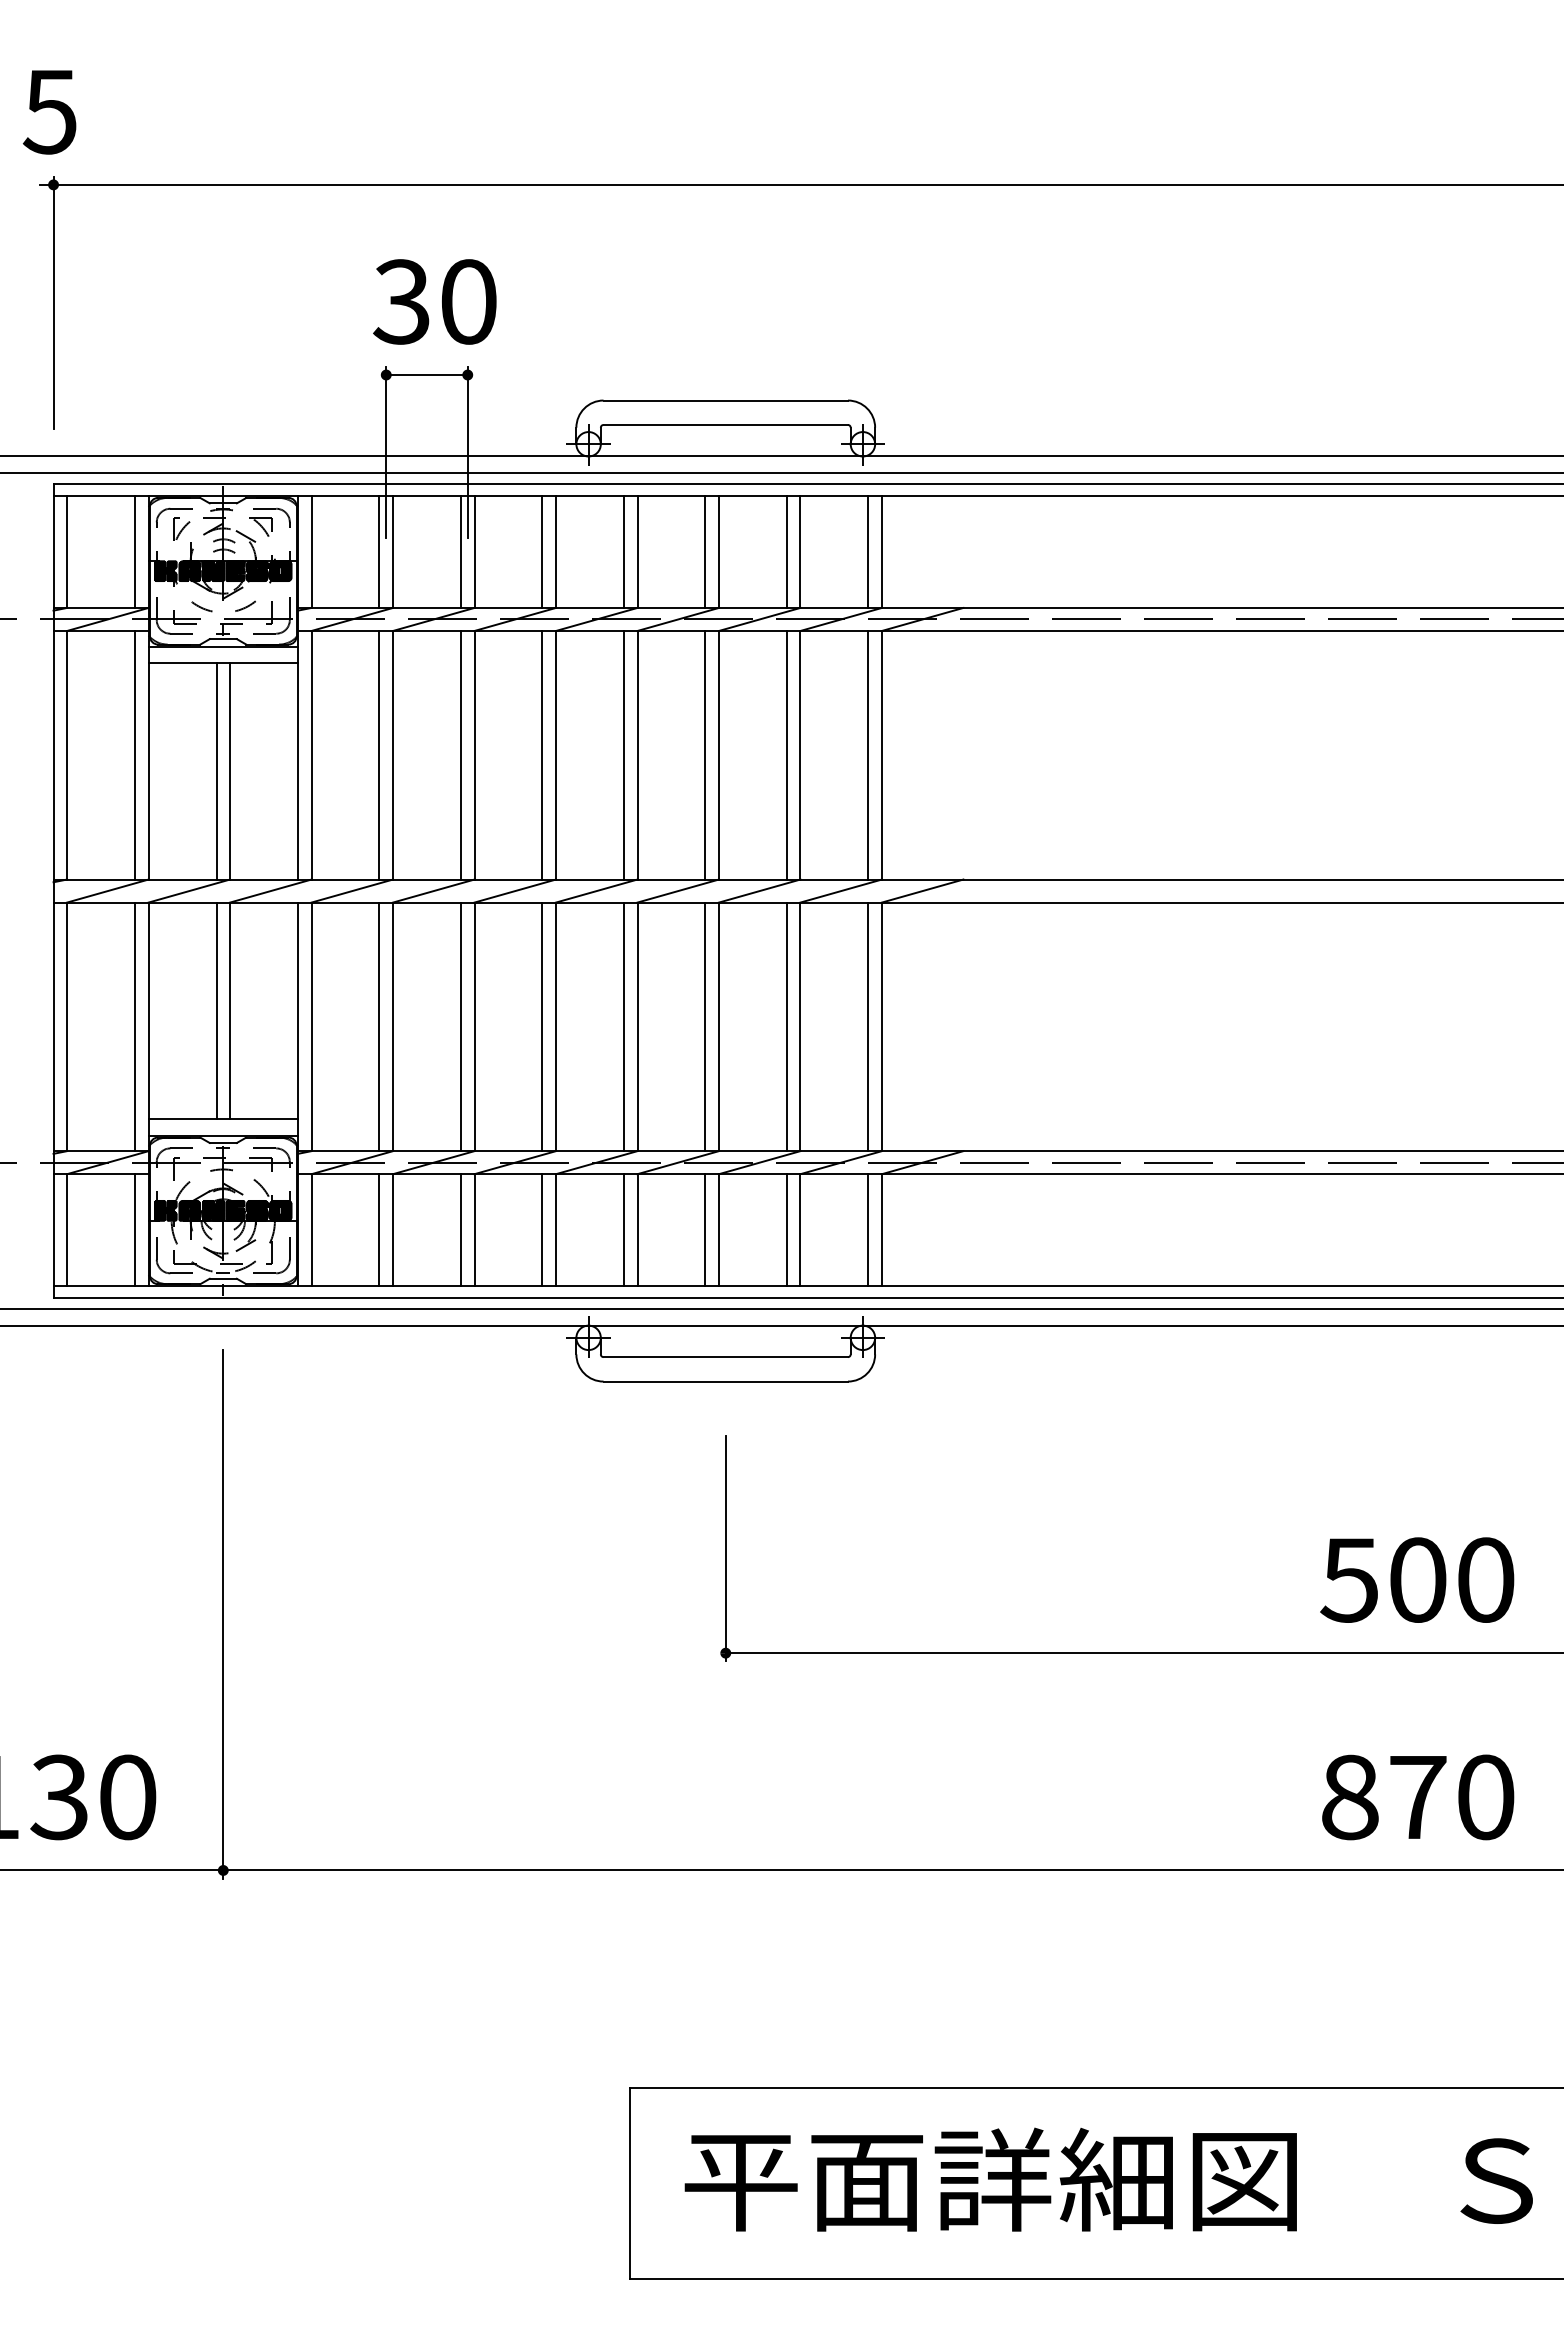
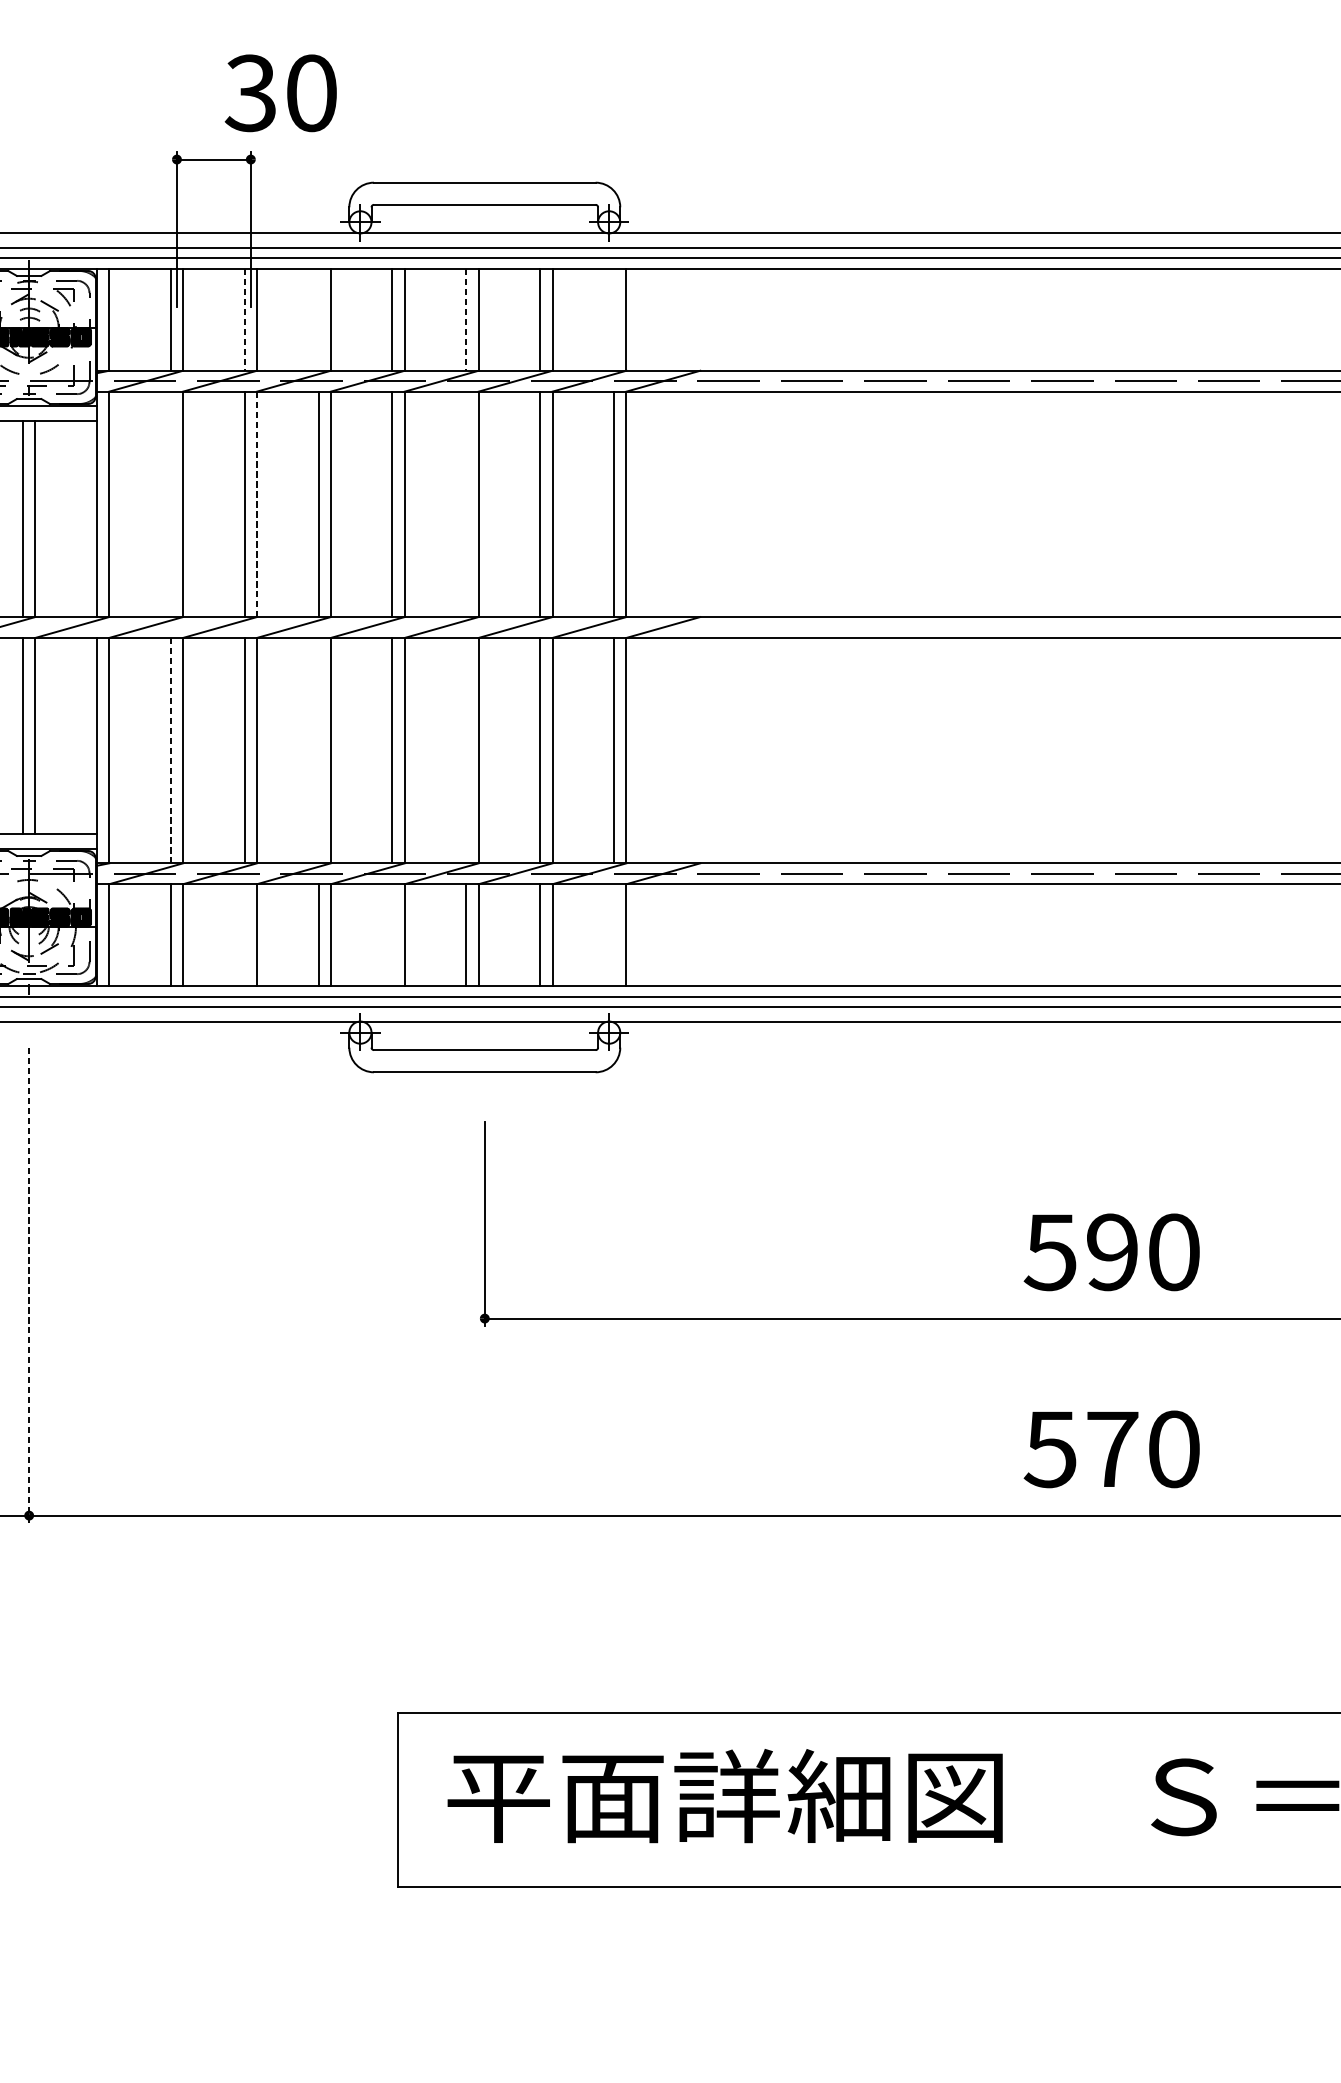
text: (434, 301) -> (280, 92), moved
line: (542, 551) -> (318, 319), removed
line: (868, 551) -> (614, 319), removed
line: (460, 552) -> (244, 320), solid -> dashed
line: (705, 552) -> (466, 320), solid -> dashed
line: (379, 754) -> (170, 503), removed
line: (705, 754) -> (466, 503), removed
line: (474, 755) -> (256, 504), solid -> dashed
line: (542, 1026) -> (318, 750), removed
line: (705, 1026) -> (466, 750), removed
line: (379, 1027) -> (170, 751), solid -> dashed
line: (460, 1230) -> (244, 935), removed
line: (623, 1230) -> (392, 935), removed
line: (868, 1230) -> (614, 935), removed
text: (1417, 1579) -> (1112, 1251), 500 -> 590
line: (223, 1614) -> (29, 1283), solid -> dashed
text: (1349, 1797) -> (1050, 1449), 870 -> 570

